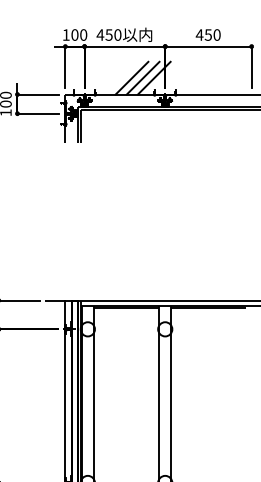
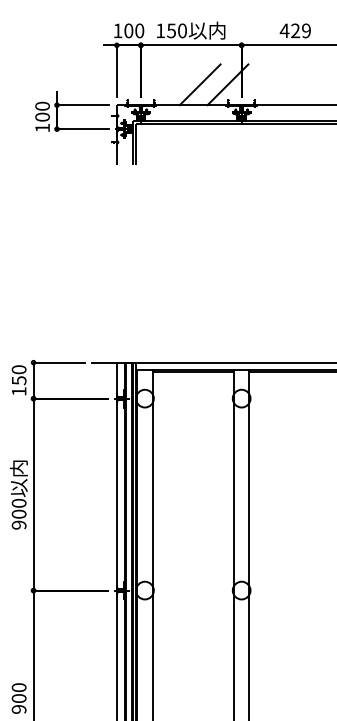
text: (100, 34) -> (160, 30), 450 -> 150
text: (212, 34) -> (300, 30), 450 -> 429
line: (142, 77) -> (213, 84), removed

